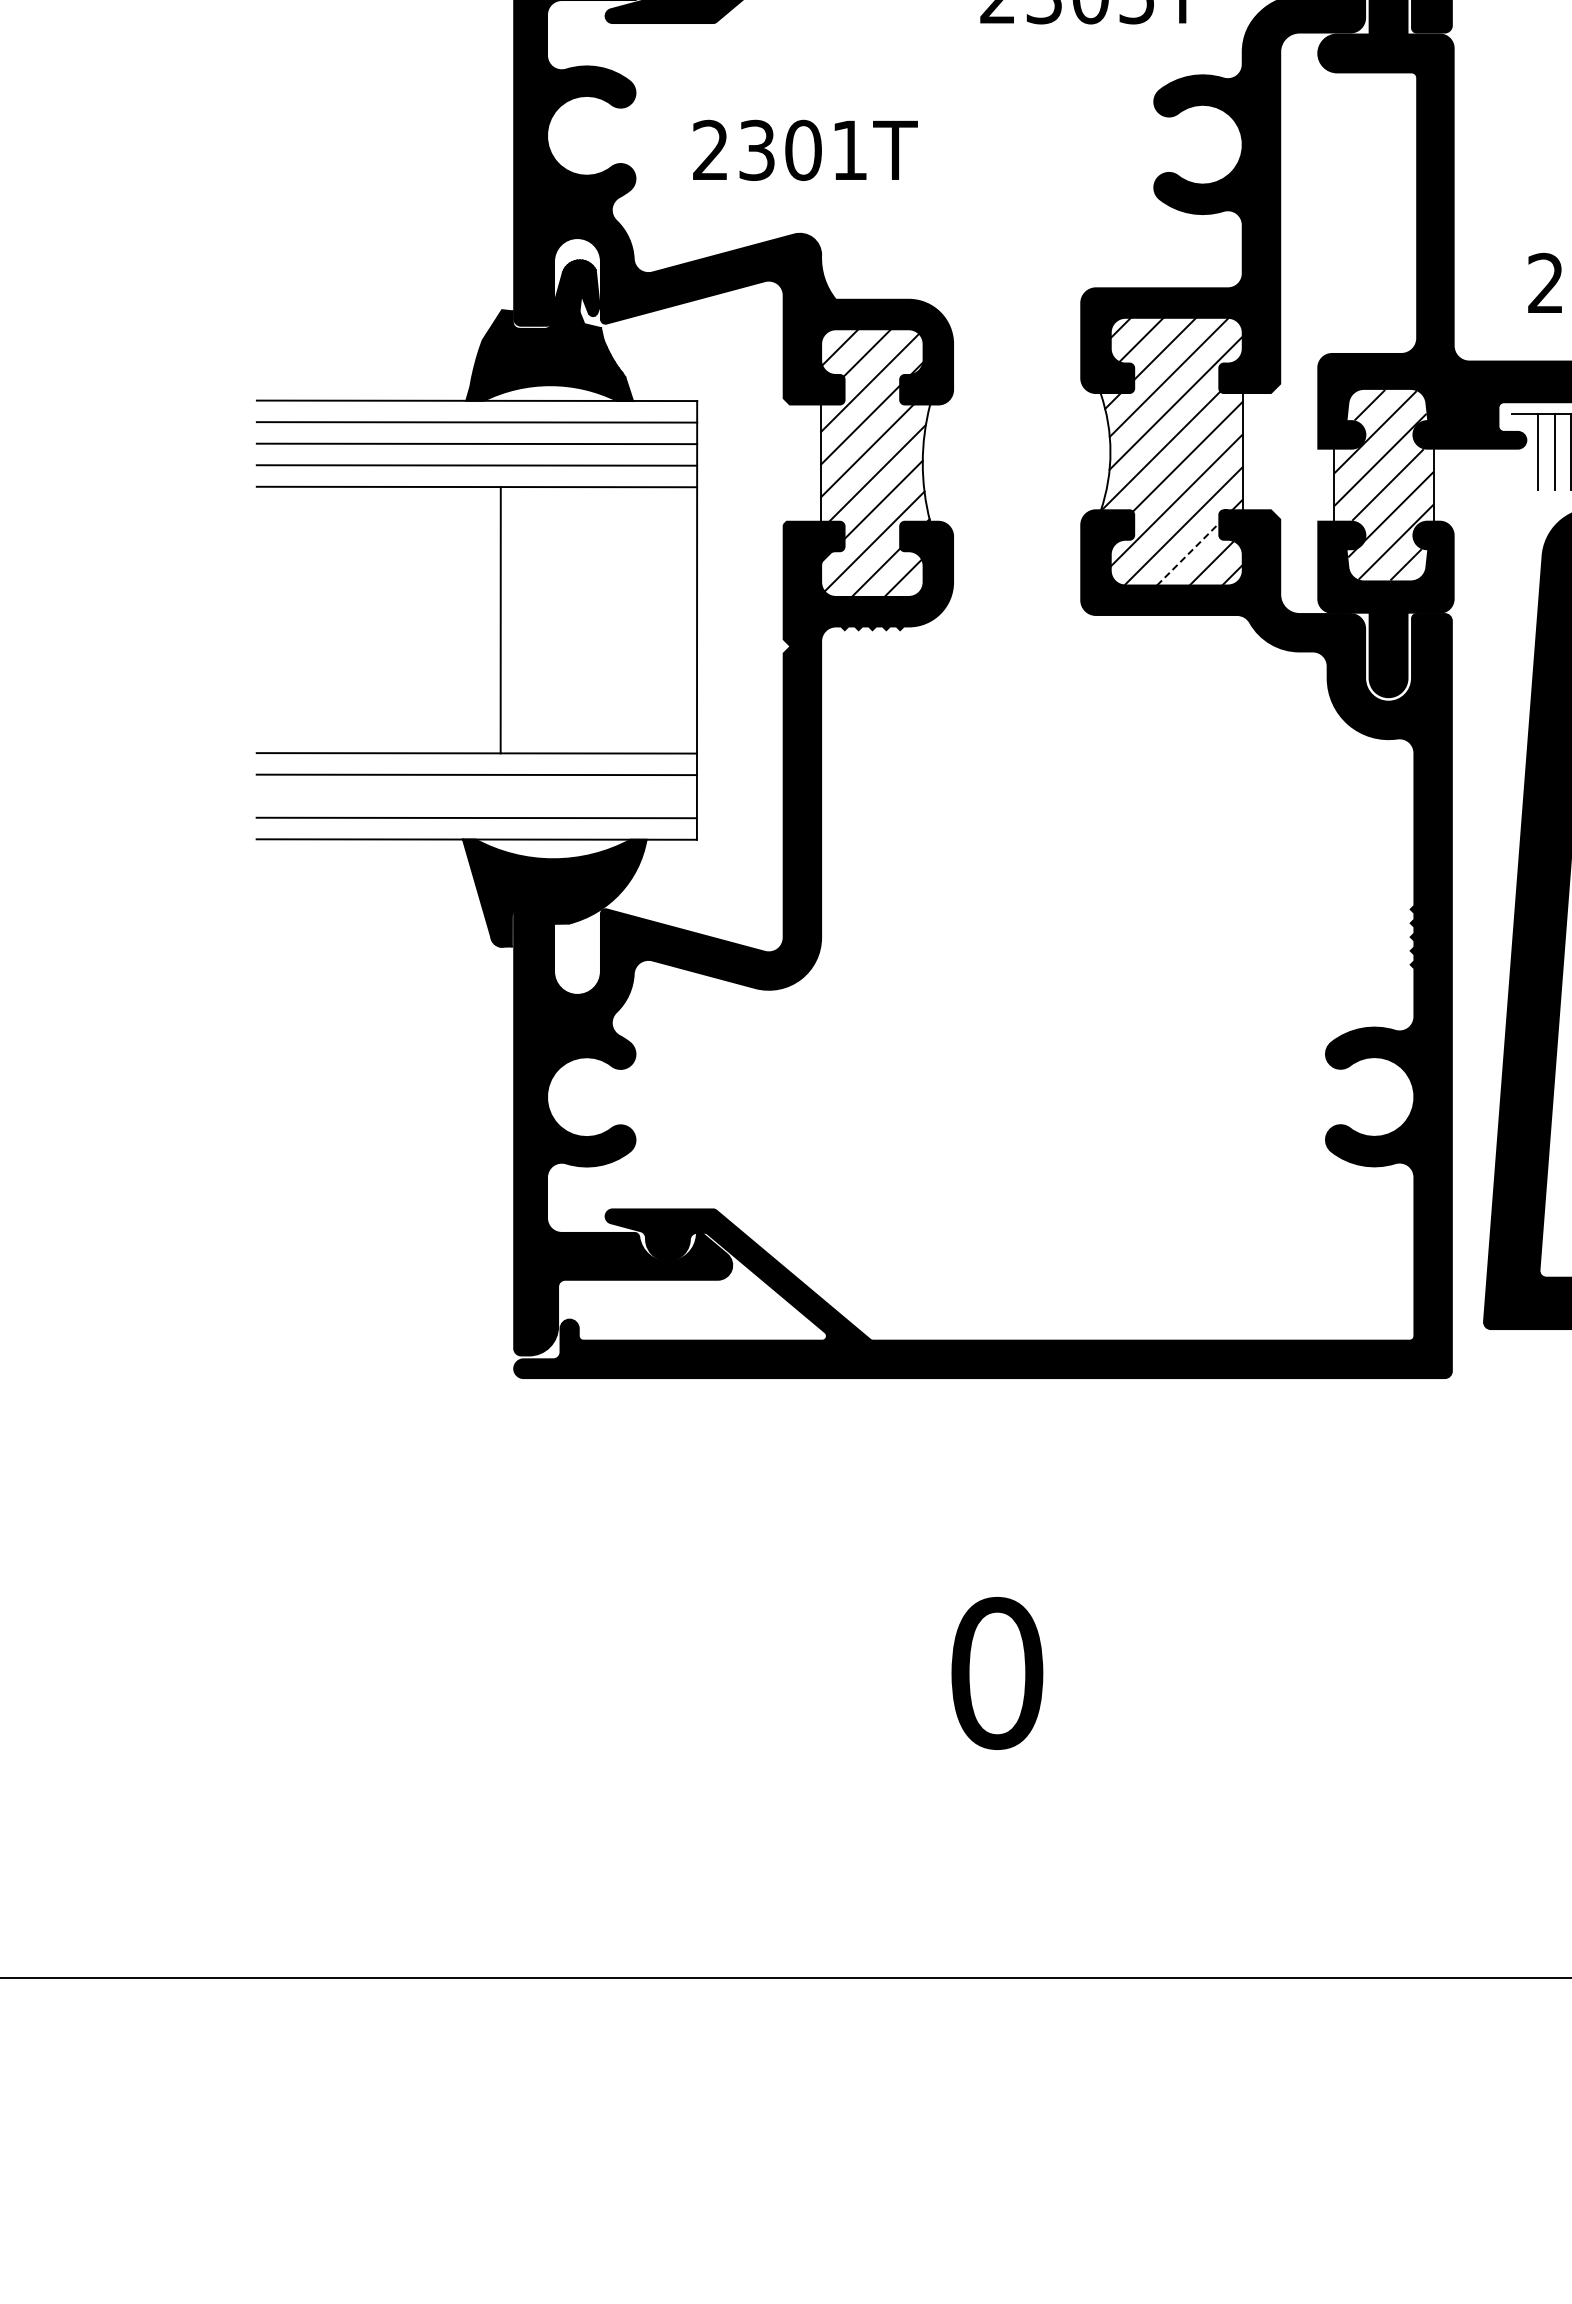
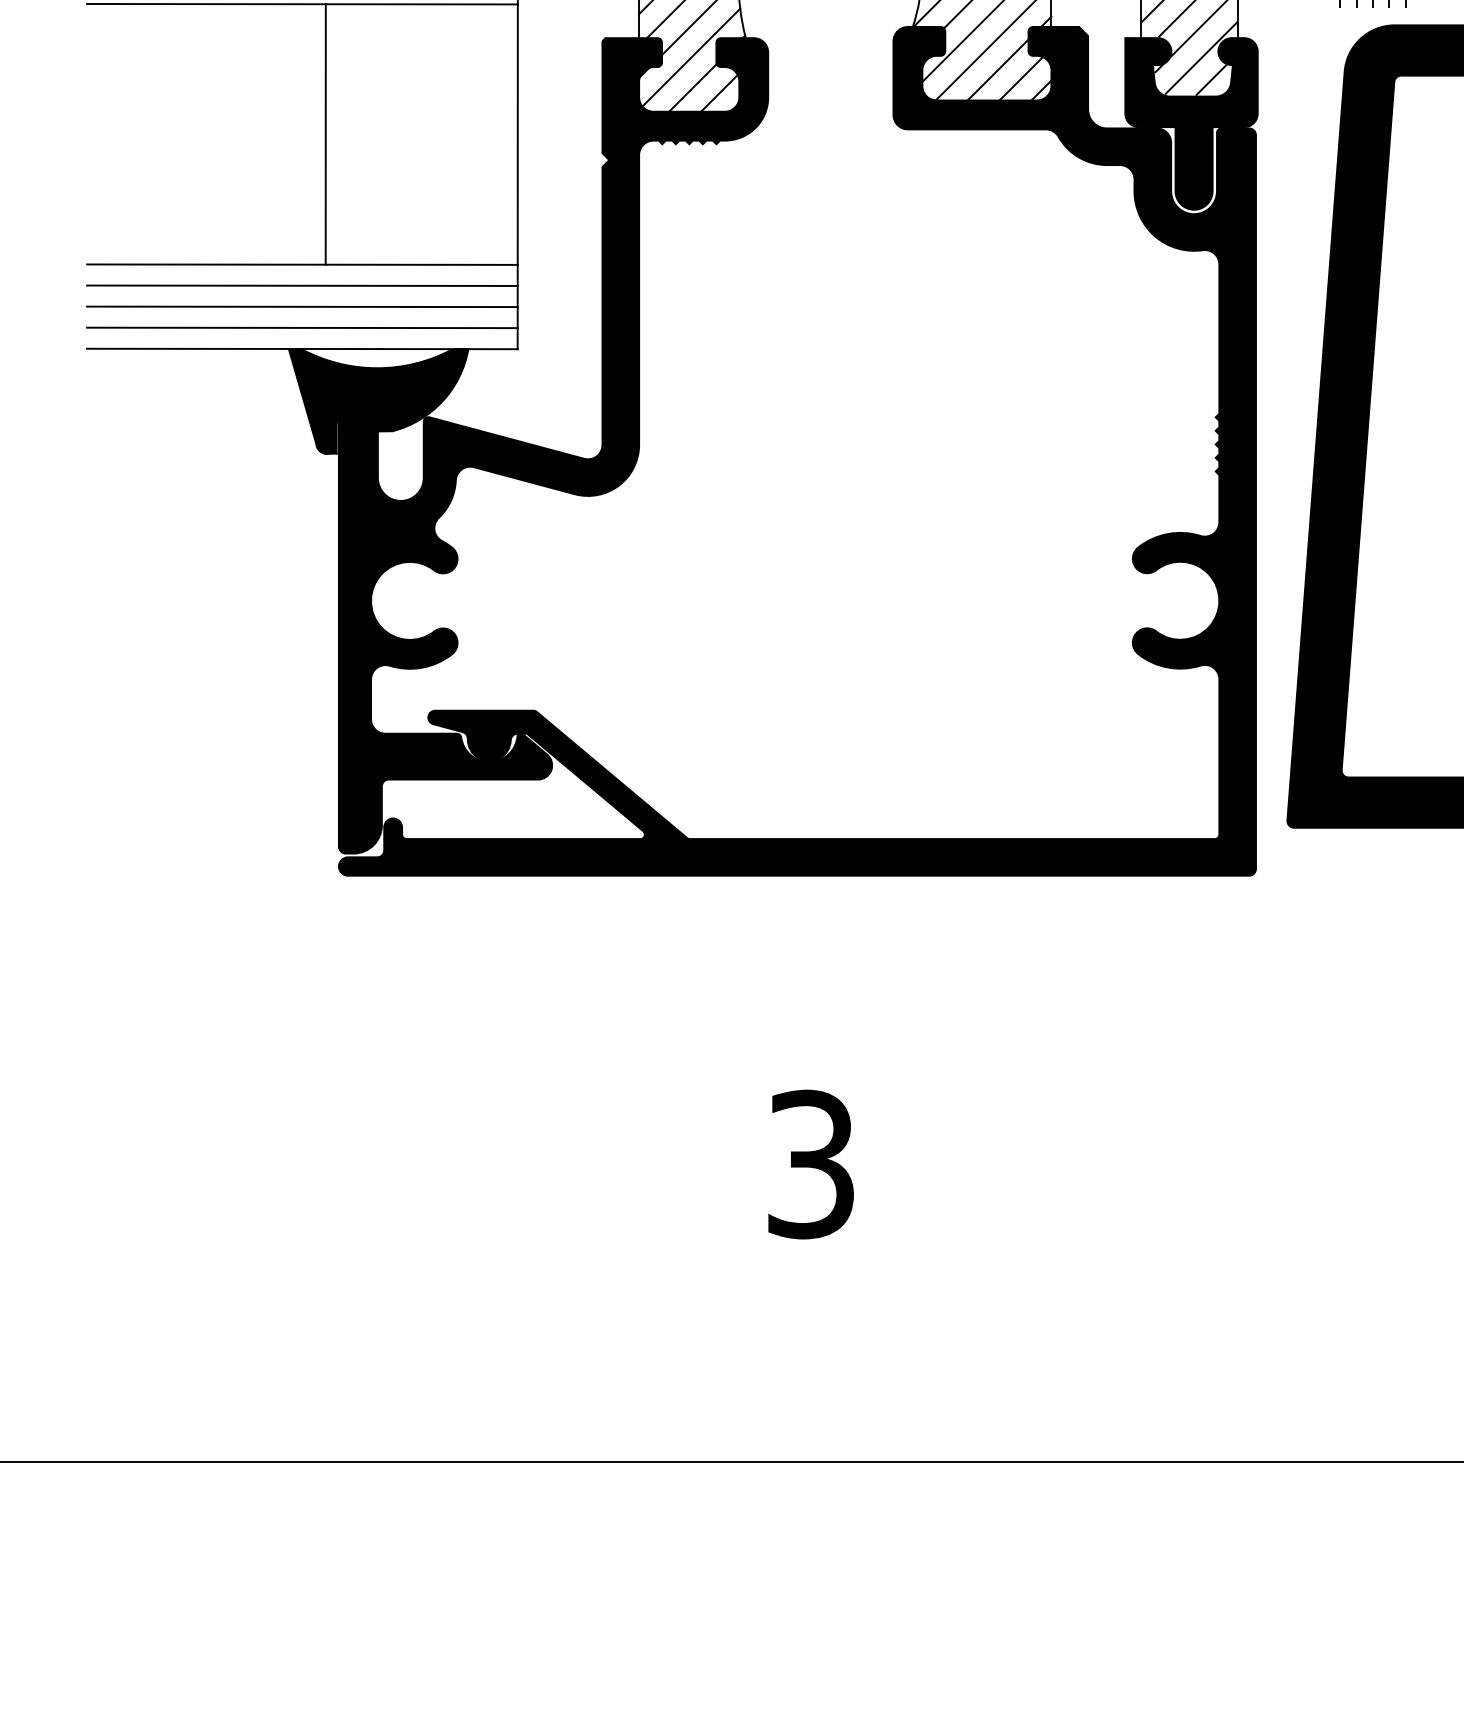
line: (1188, 553) -> (998, 69), dashed -> solid
line: (476, 796) -> (302, 306), added
text: (997, 1672) -> (811, 1163), 0 -> 3

